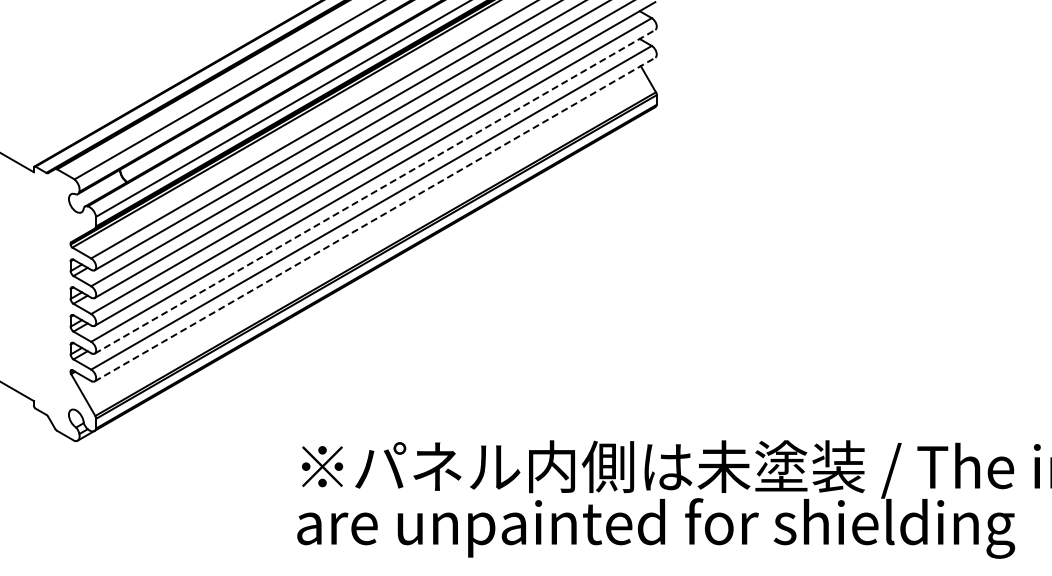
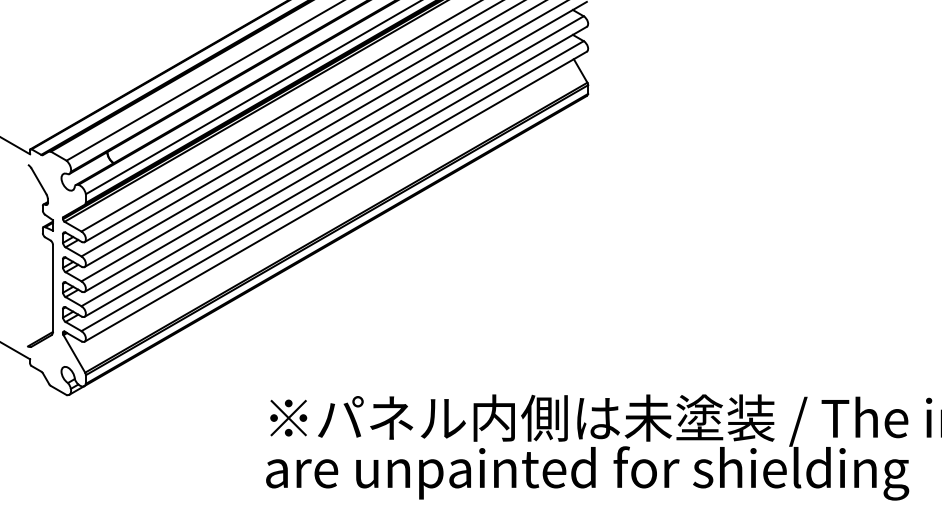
line: (375, 191) -> (336, 171), dashed -> solid
line: (375, 219) -> (336, 196), dashed -> solid
part: (58, 285) -> (52, 255), added

